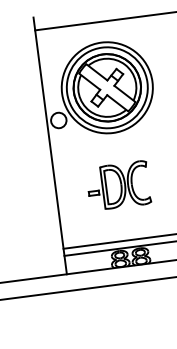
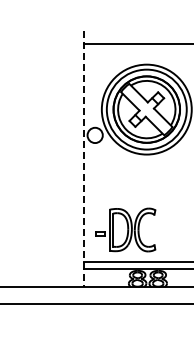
line: (50, 146) -> (83, 159), solid -> dashed
part: (118, 185) -> (125, 229), moved

